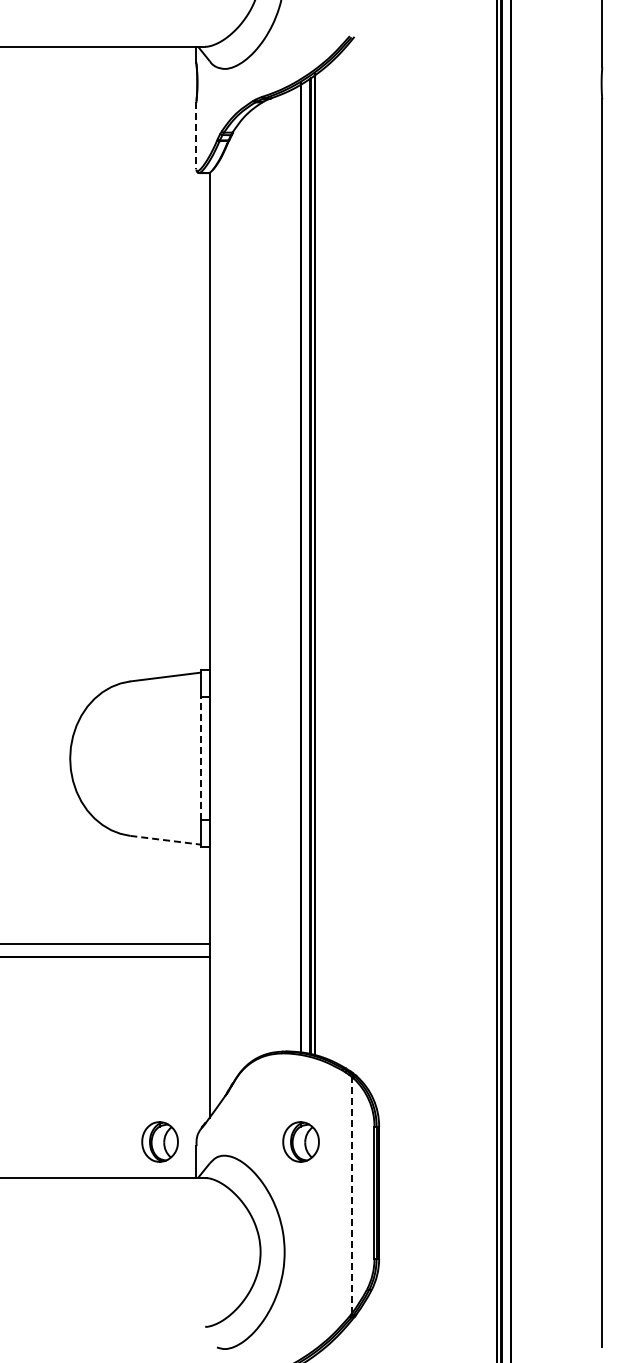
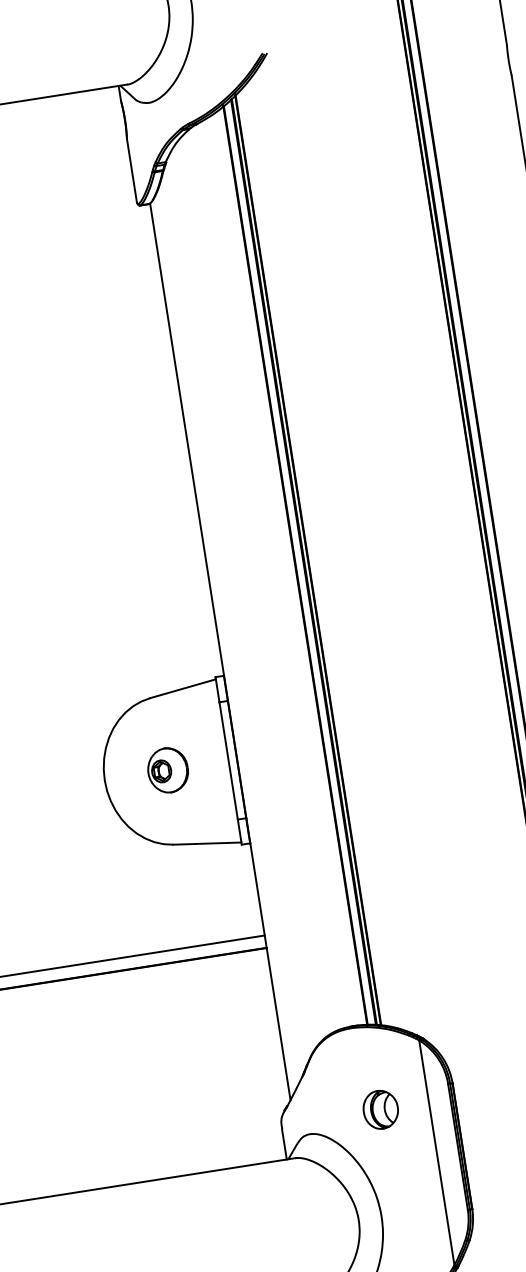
line: (196, 135) -> (132, 170), dashed -> solid
part: (136, 758) -> (167, 770), added
line: (200, 758) -> (228, 760), dashed -> solid
line: (166, 840) -> (208, 843), dashed -> solid
part: (159, 1141) -> (246, 1130), removed
line: (351, 1194) -> (436, 1152), dashed -> solid

